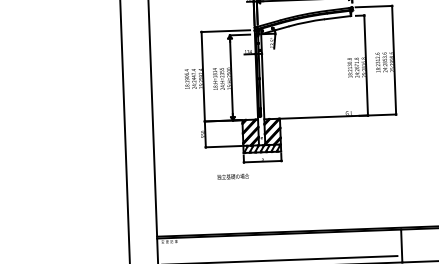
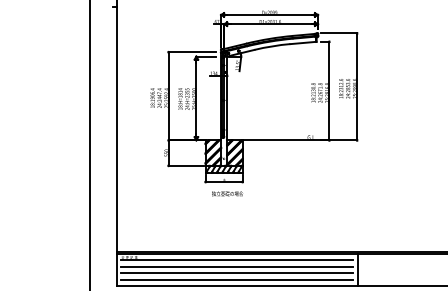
text: (233, 176) -> (227, 193), moved
line: (279, 240) -> (237, 260), added
line: (279, 246) -> (237, 266), added
line: (279, 253) -> (237, 273), added

